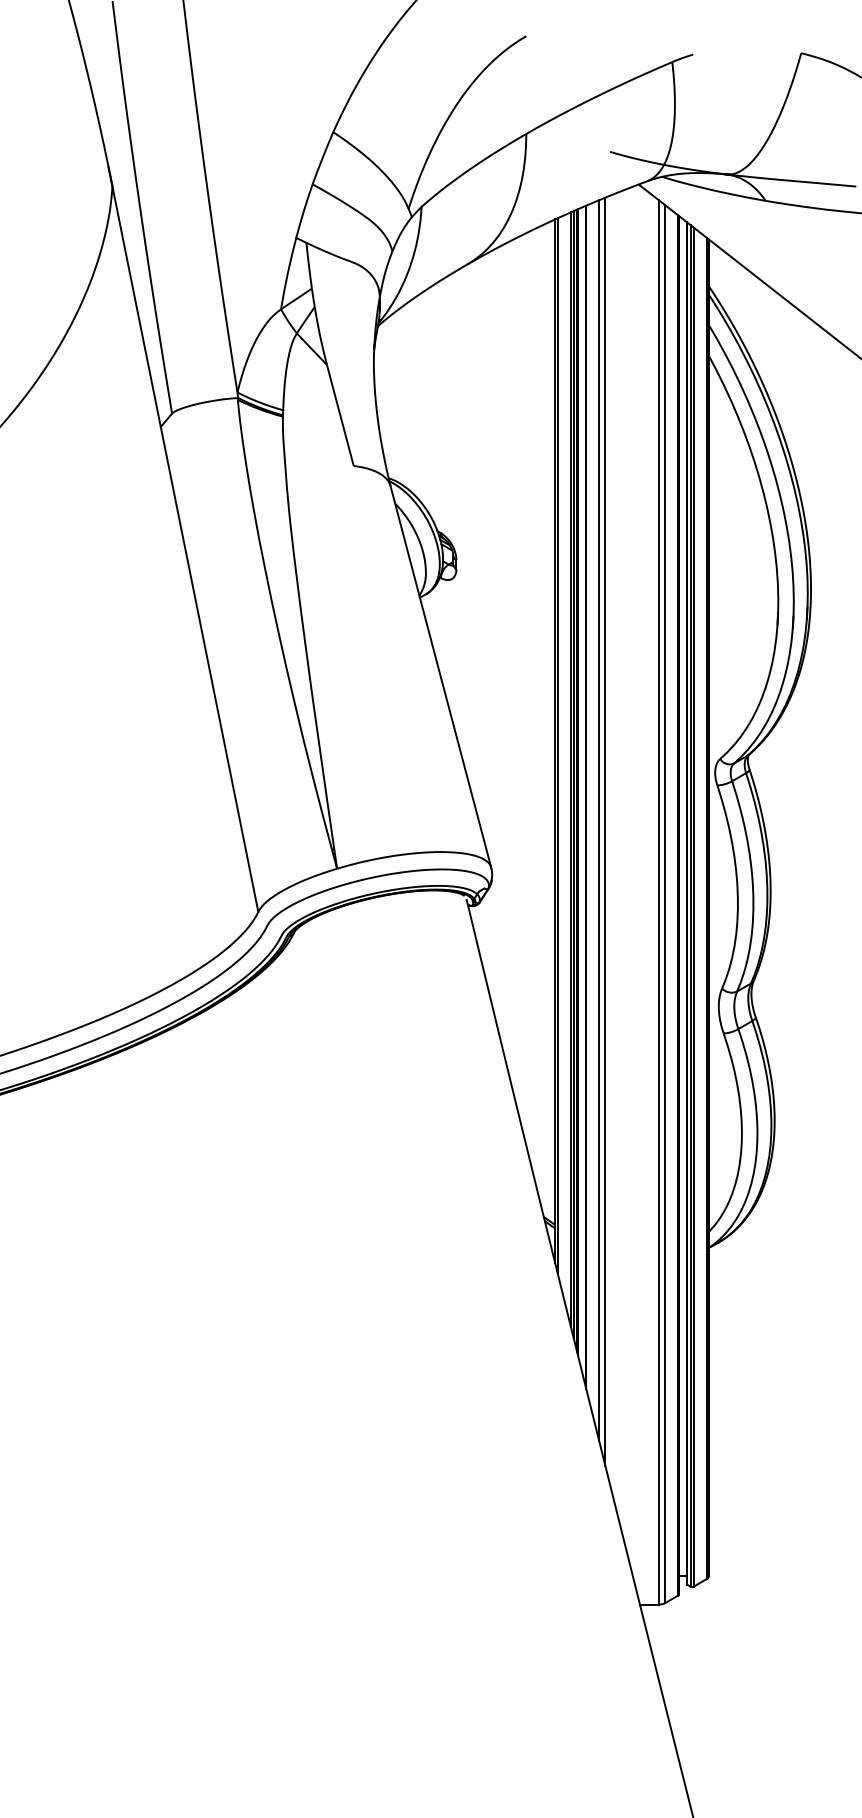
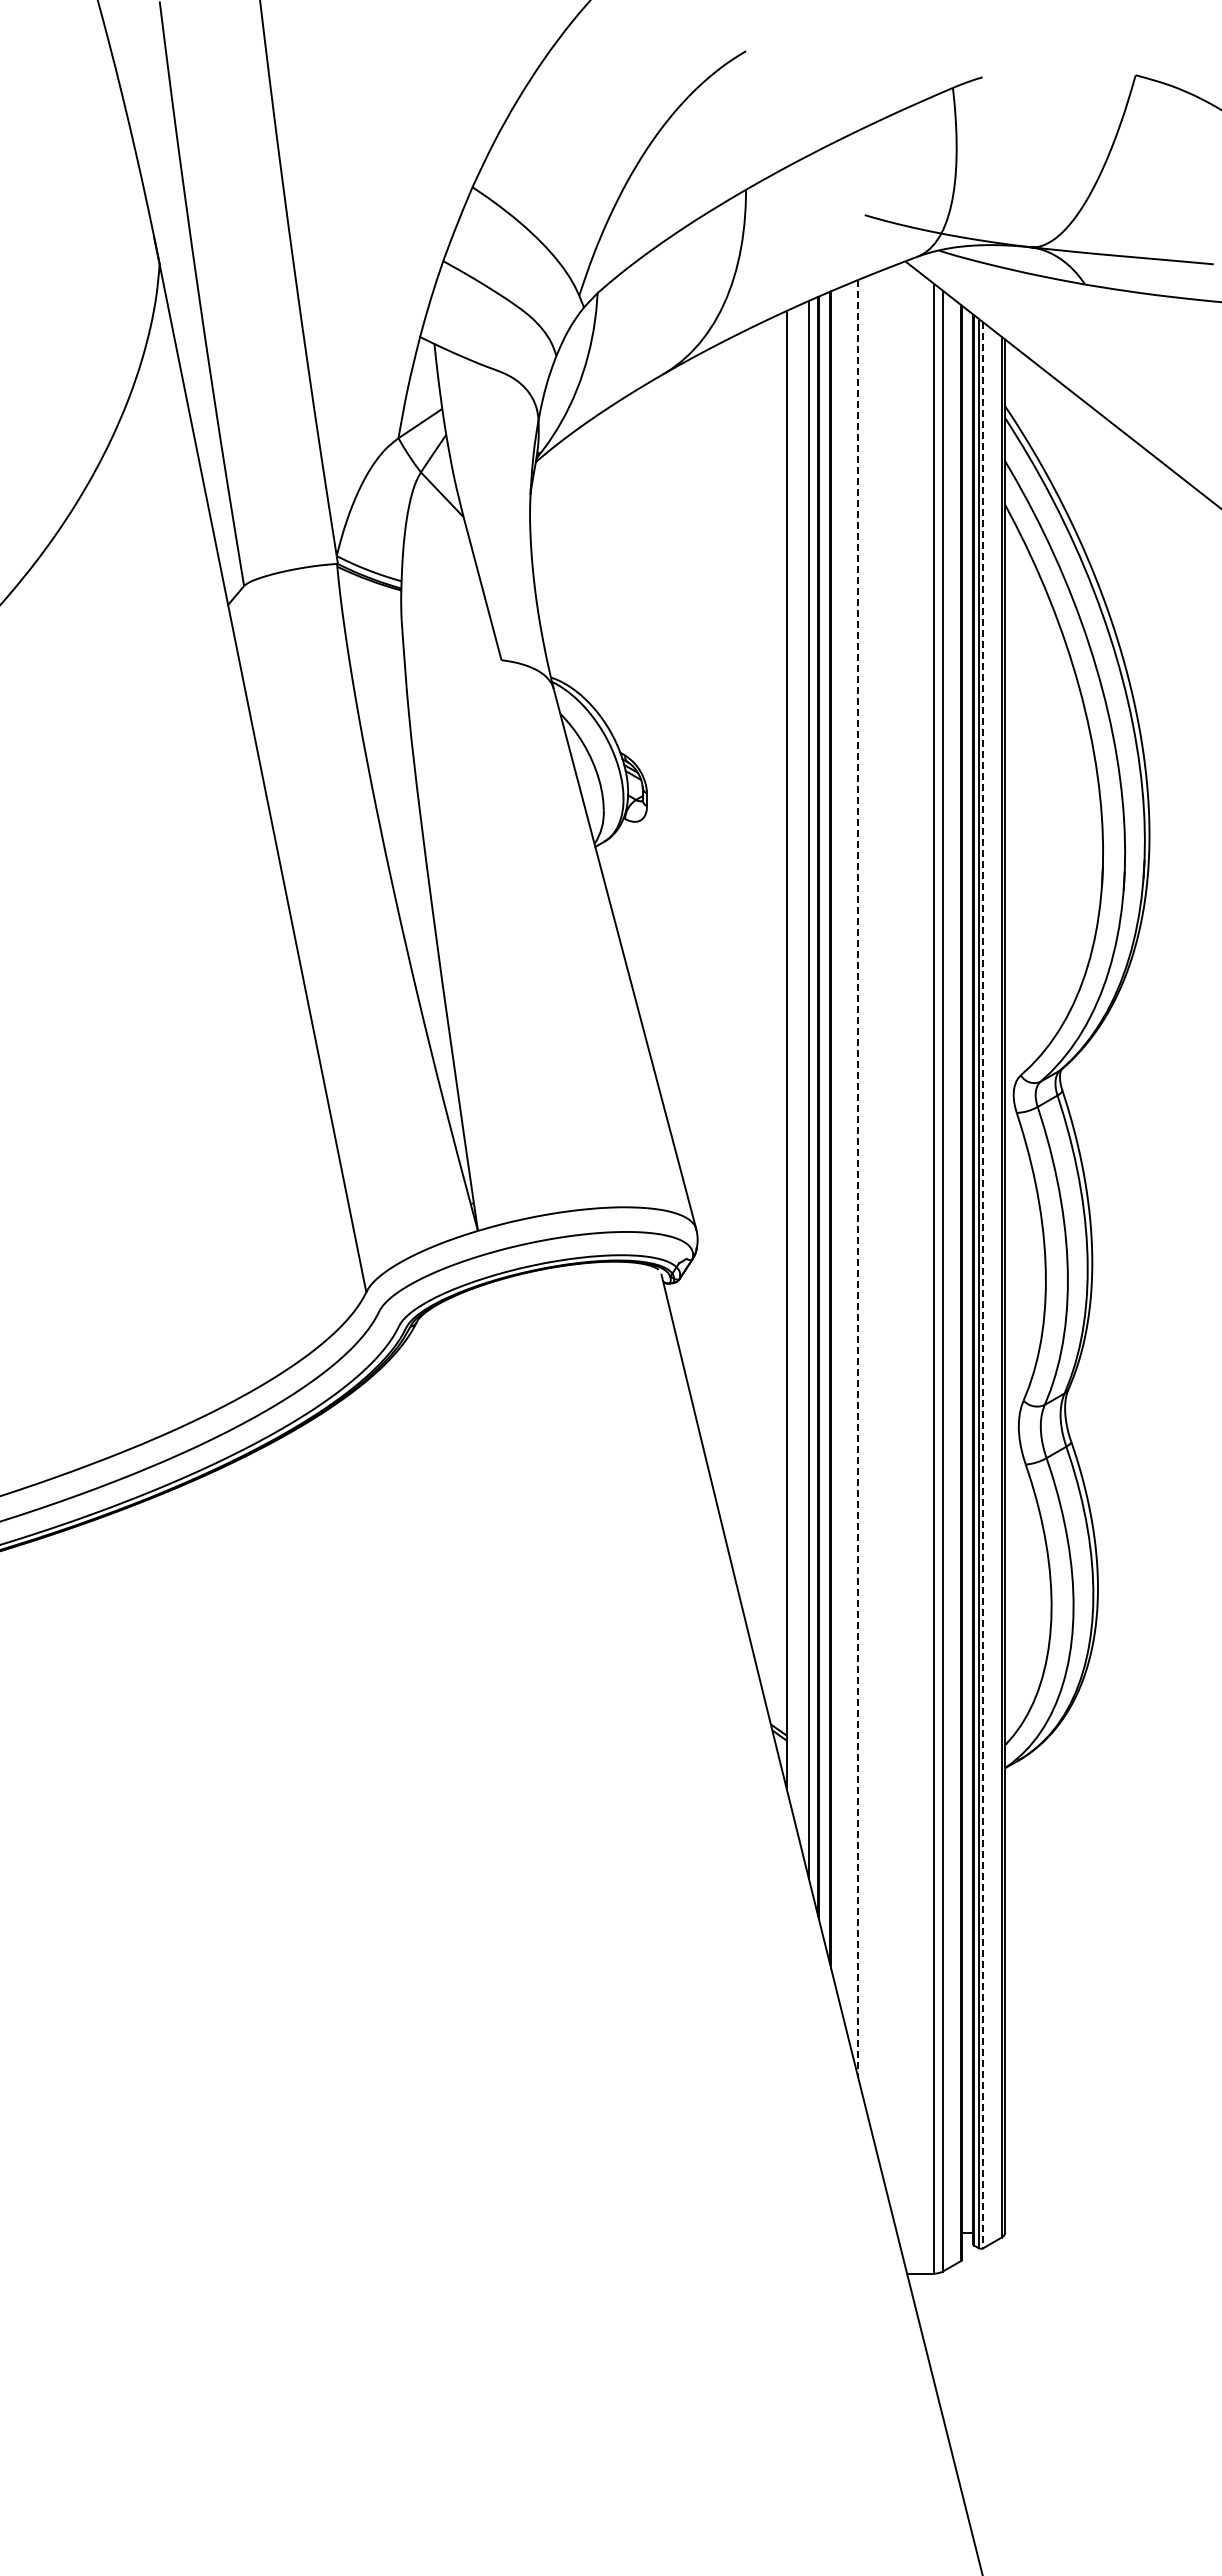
line: (557, 745) -> (790, 1056), removed
line: (573, 774) -> (813, 1097), removed
line: (599, 820) -> (849, 1162), removed
line: (605, 832) -> (858, 1179), solid -> dashed
line: (693, 907) -> (983, 1285), solid -> dashed

